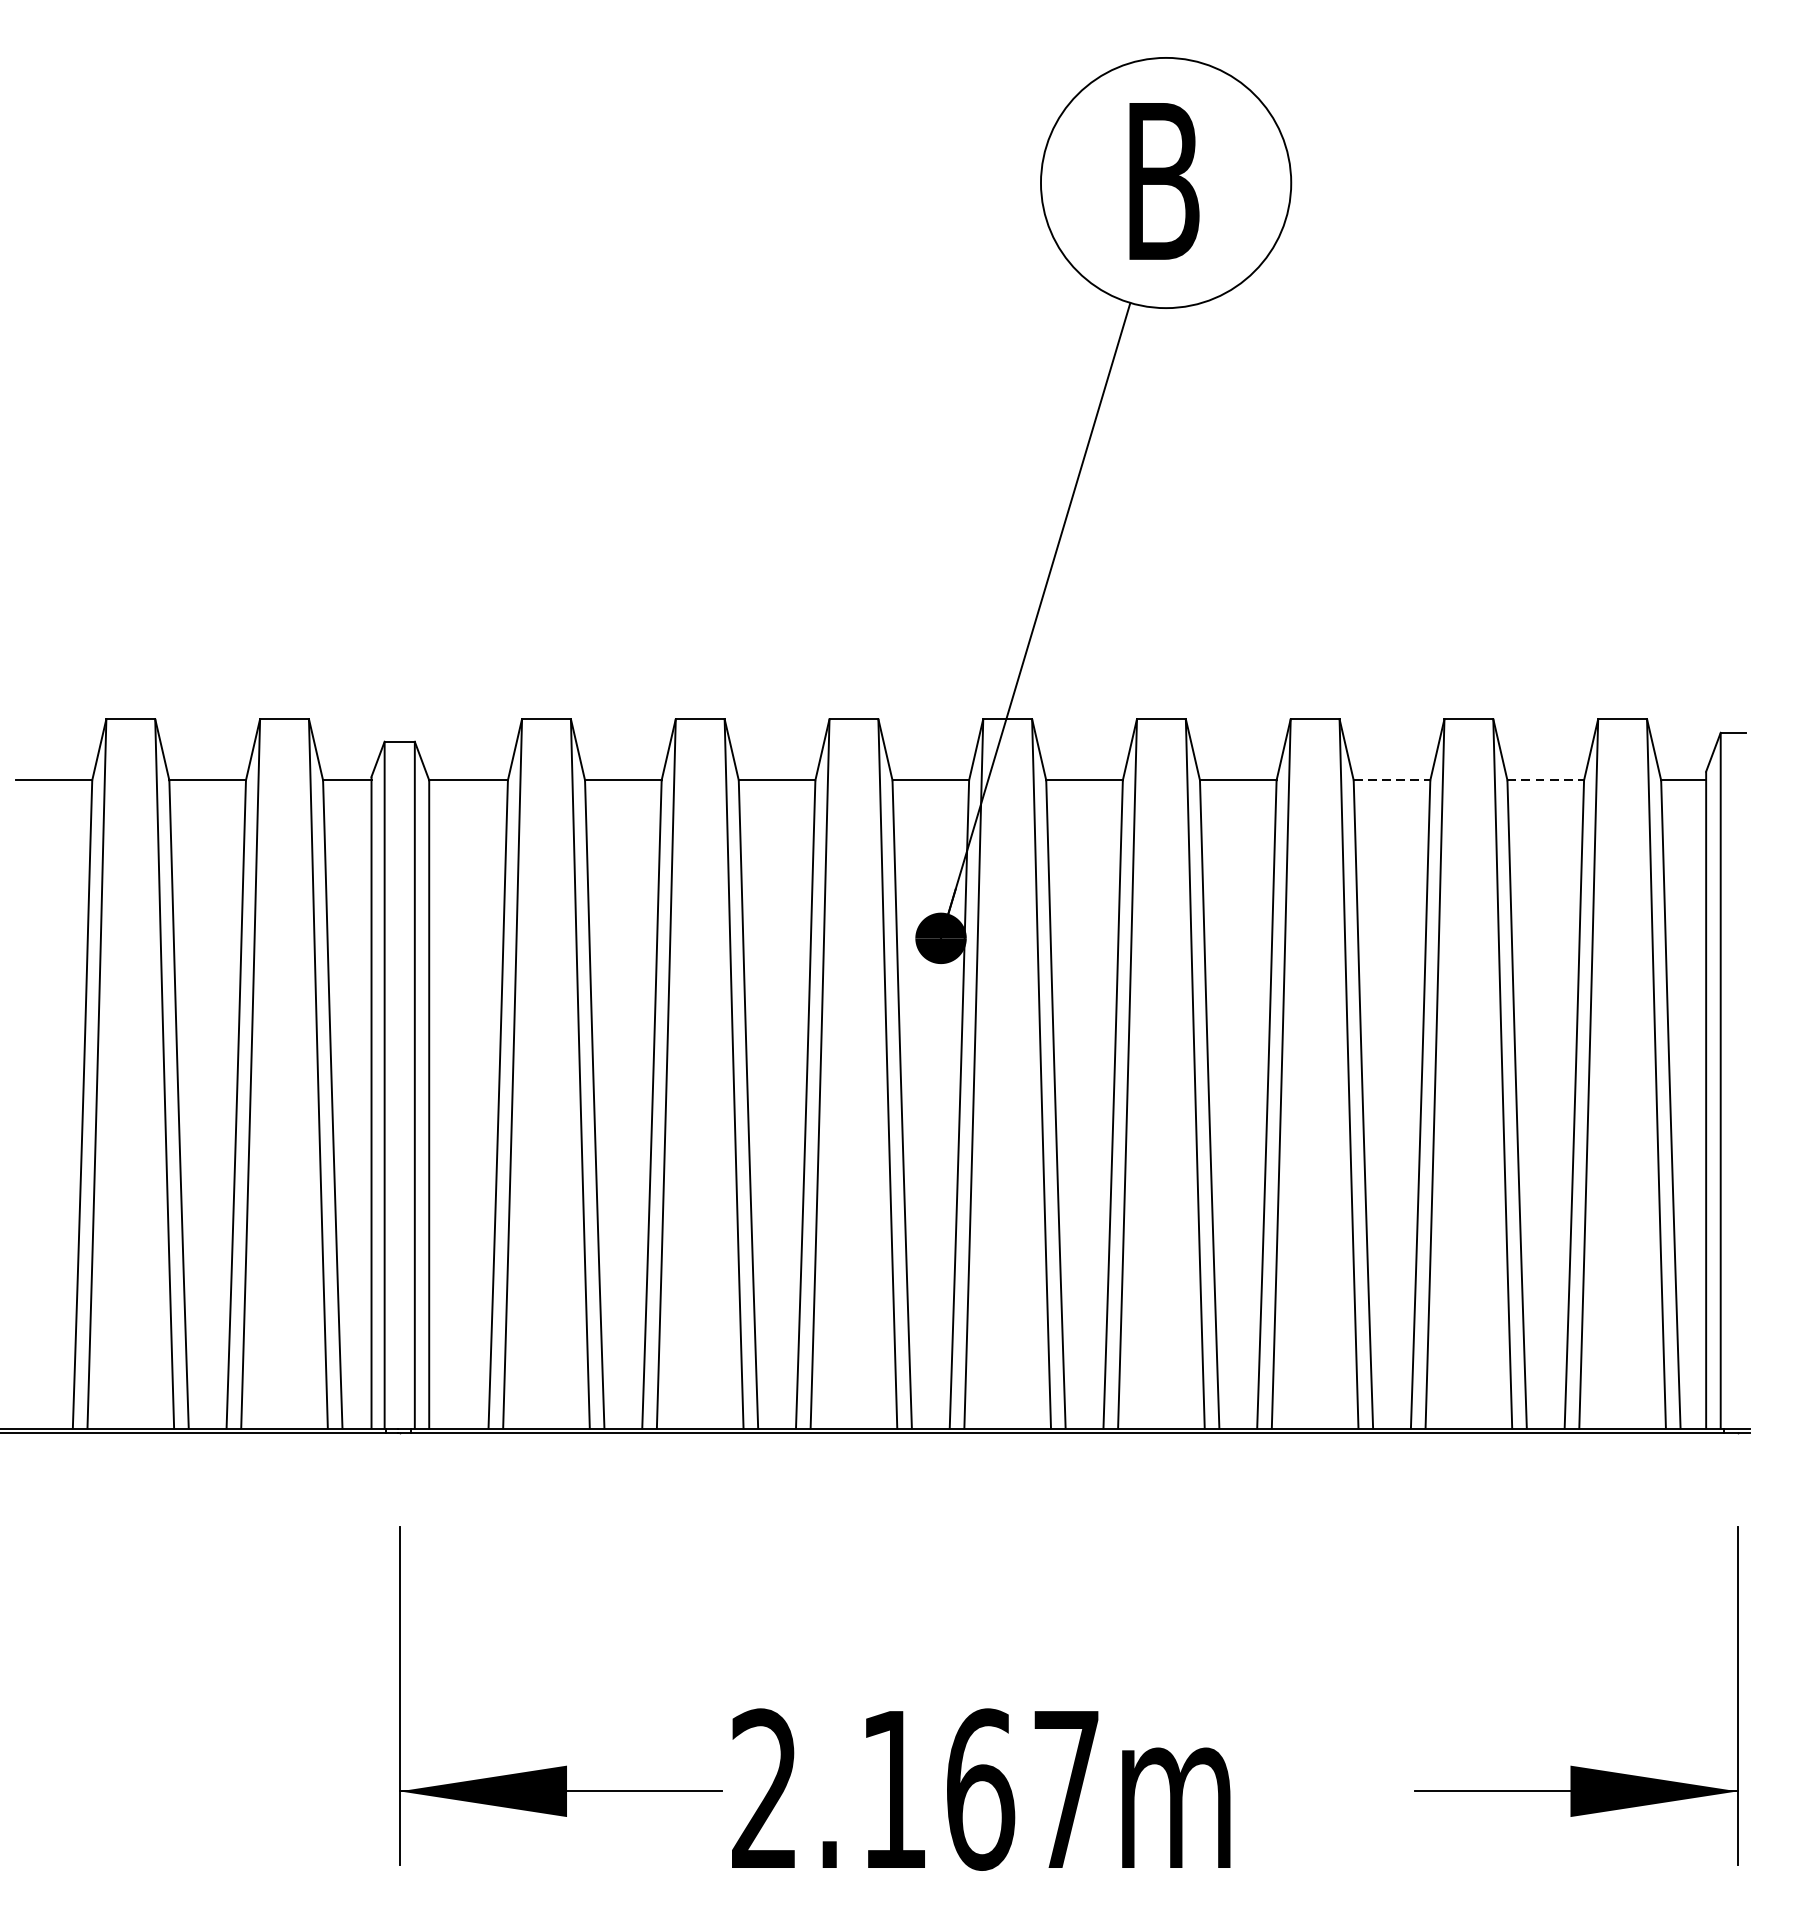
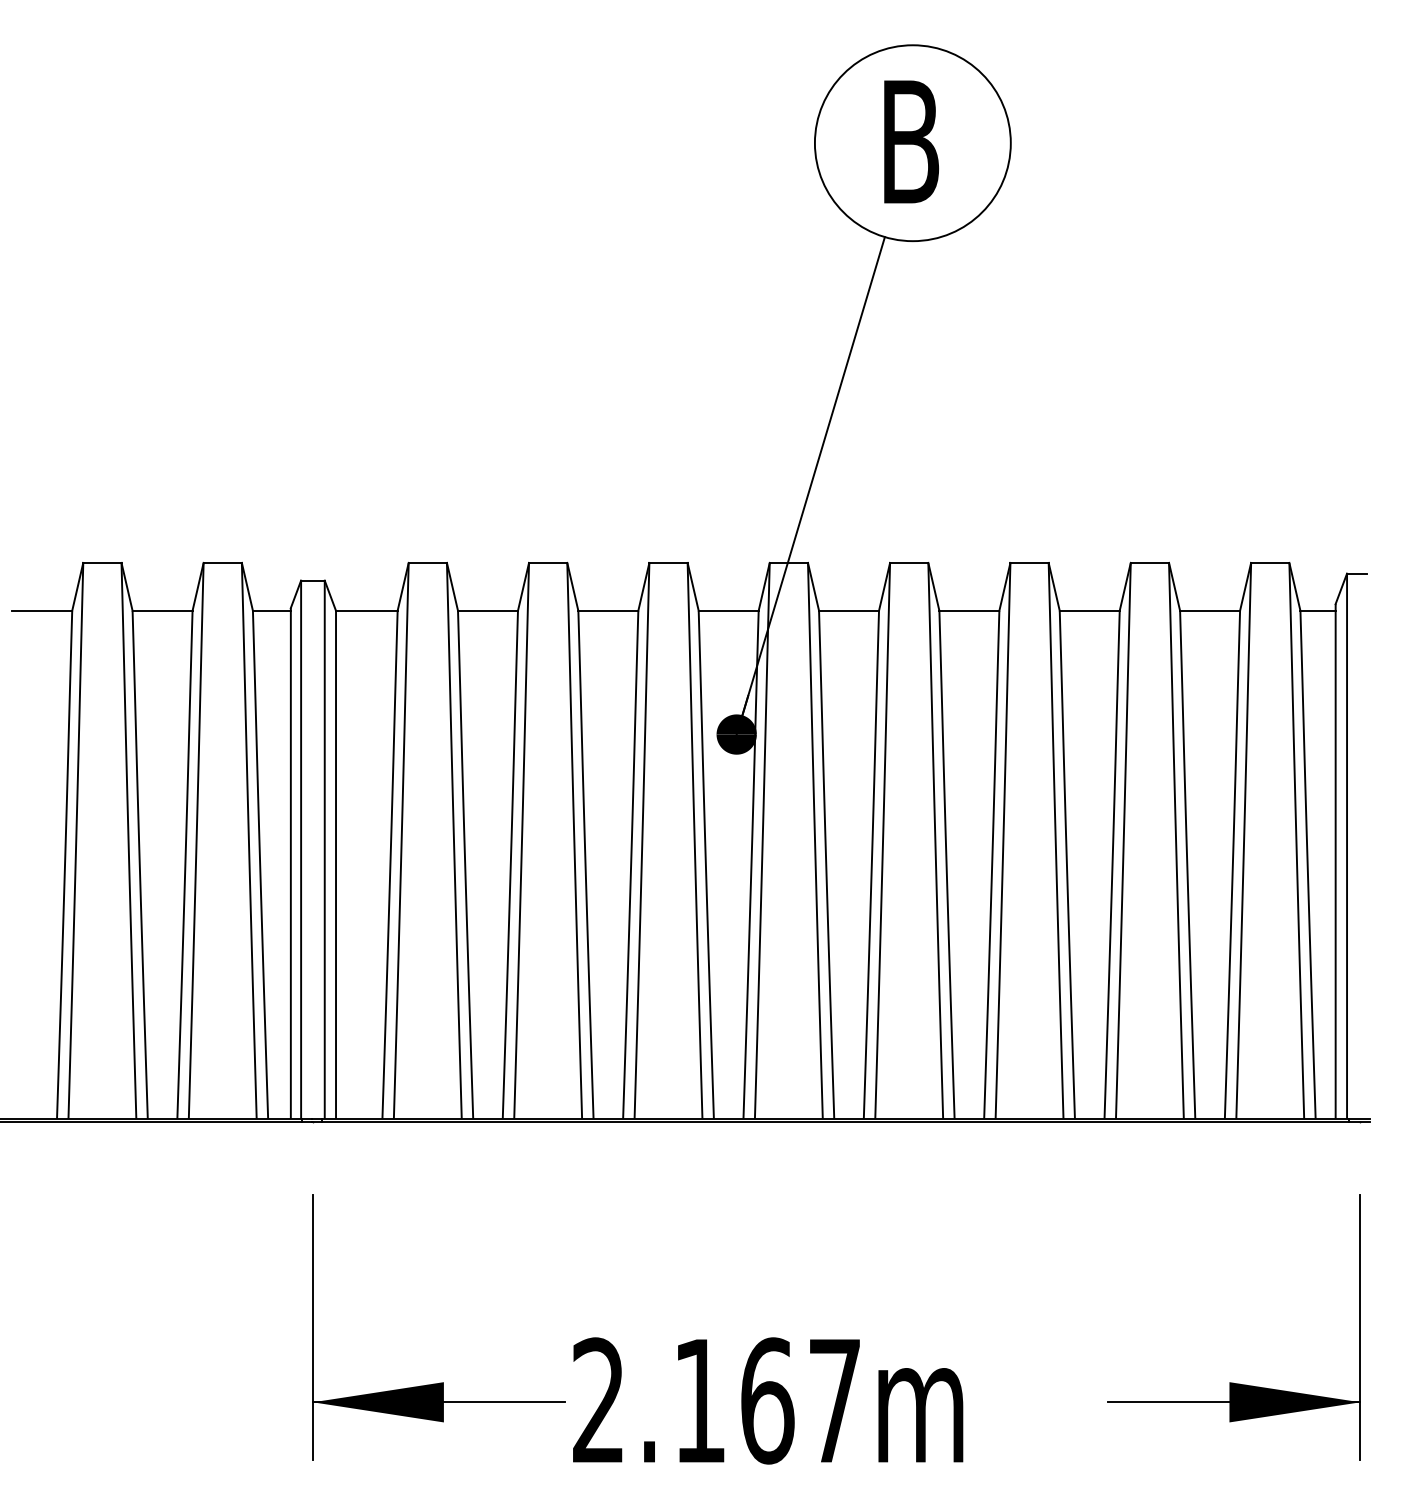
line: (1391, 779) -> (1089, 610), dashed -> solid
line: (1546, 779) -> (1210, 610), dashed -> solid

